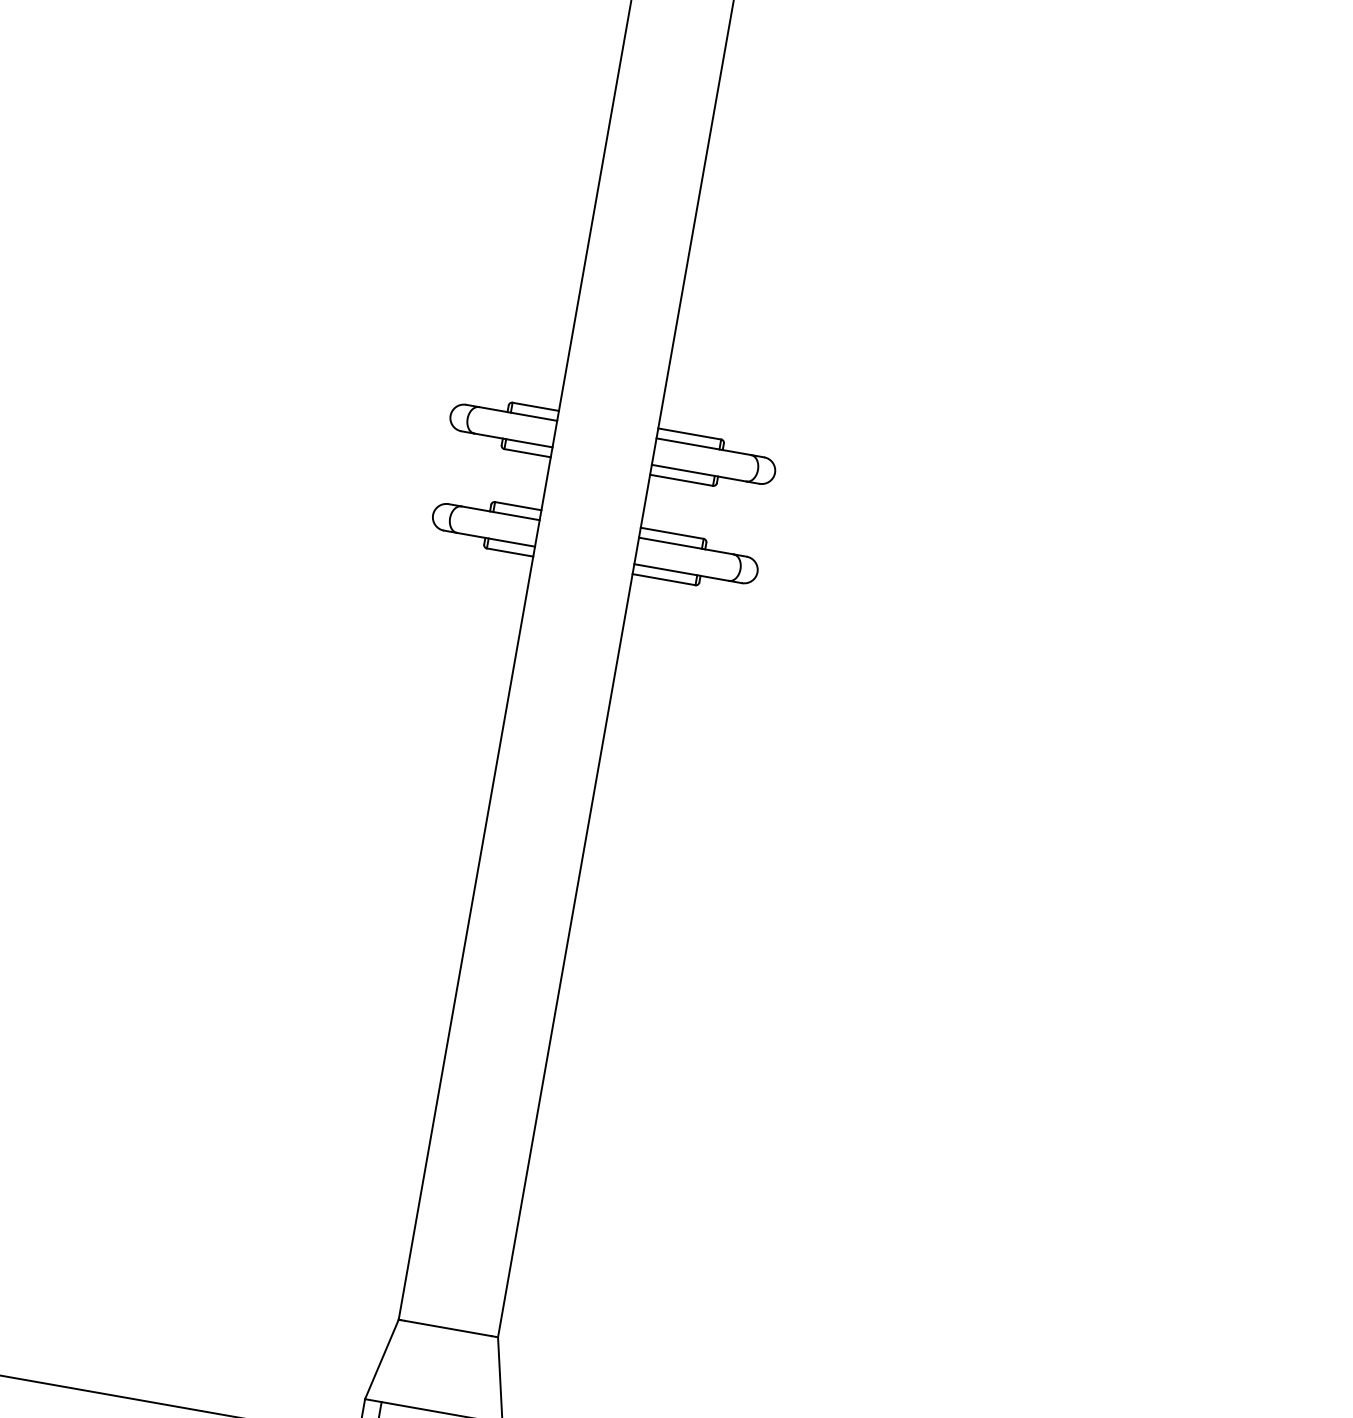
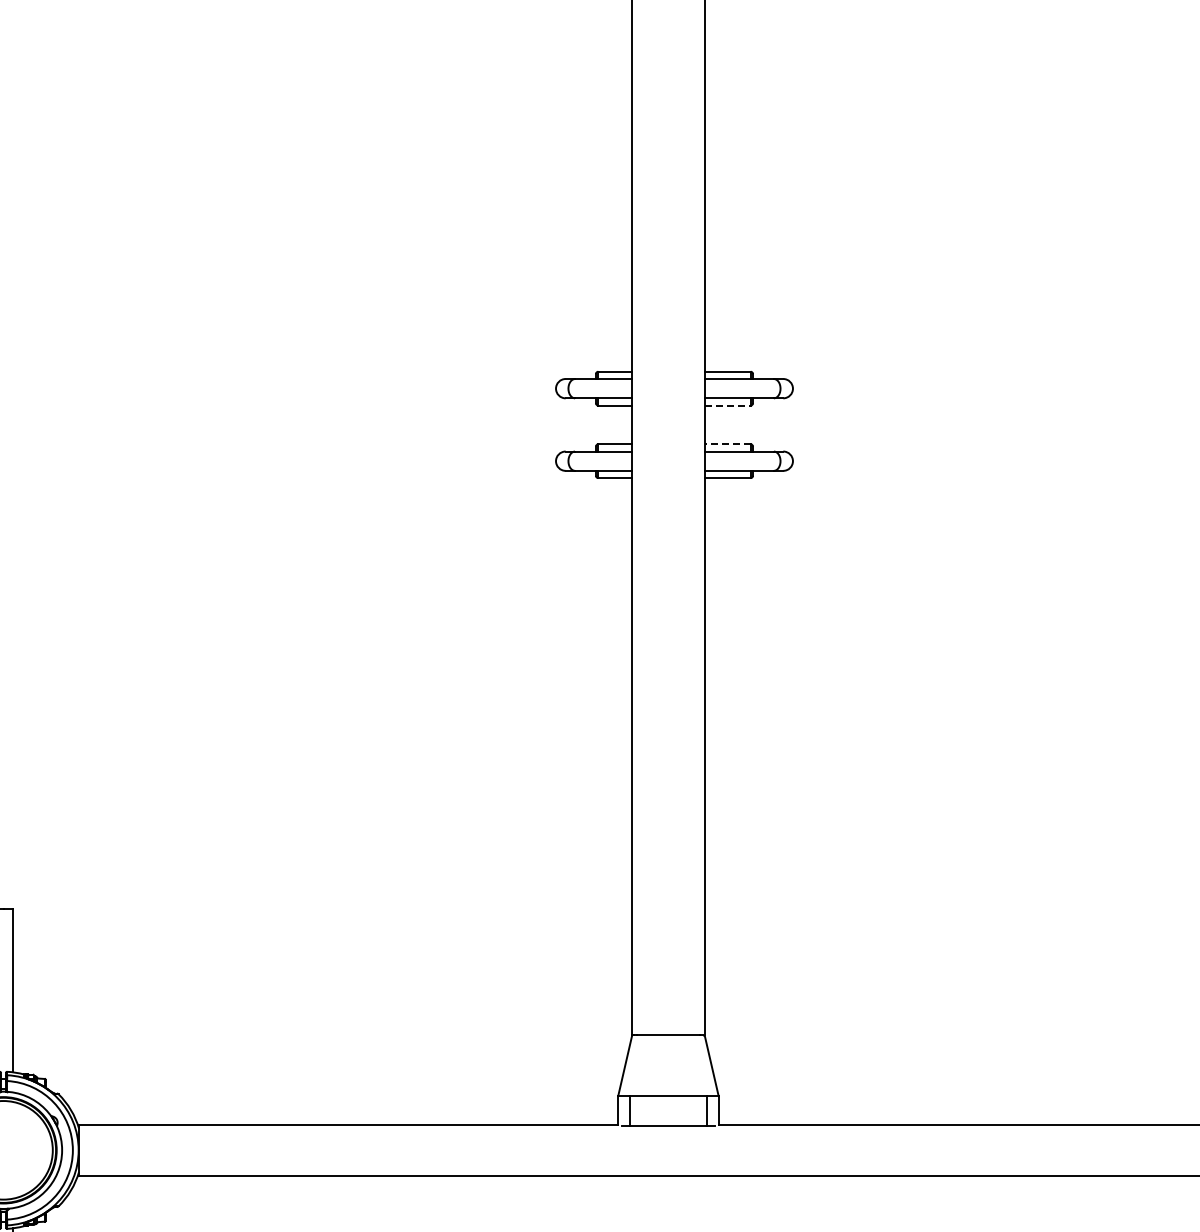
line: (681, 480) -> (727, 405), solid -> dashed
line: (671, 533) -> (727, 444), solid -> dashed

